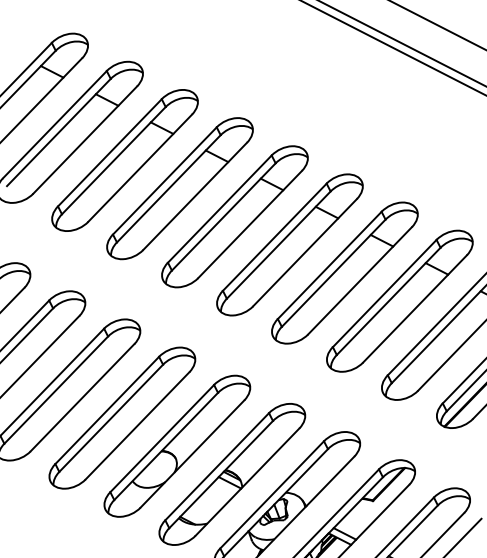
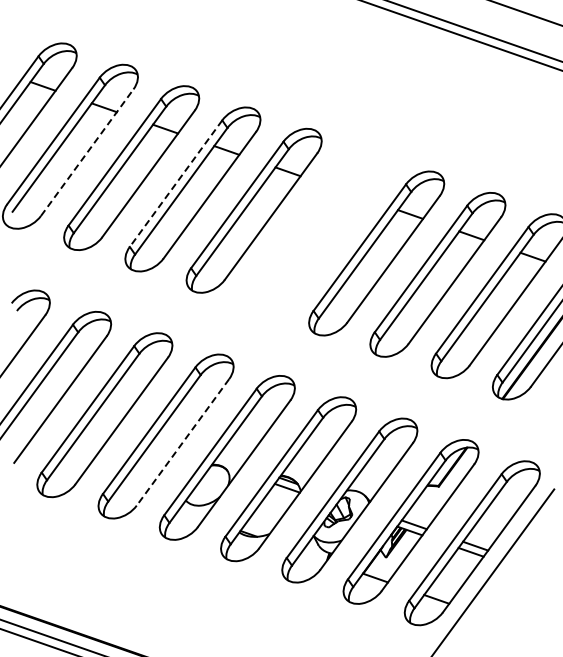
line: (85, 139) -> (87, 152), solid -> dashed
line: (164, 181) -> (175, 184), solid -> dashed
part: (289, 245) -> (315, 232), removed
line: (137, 425) -> (182, 442), solid -> dashed

